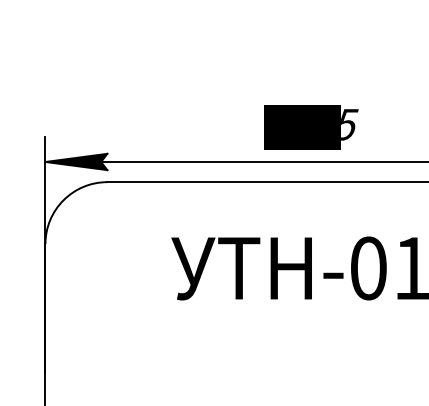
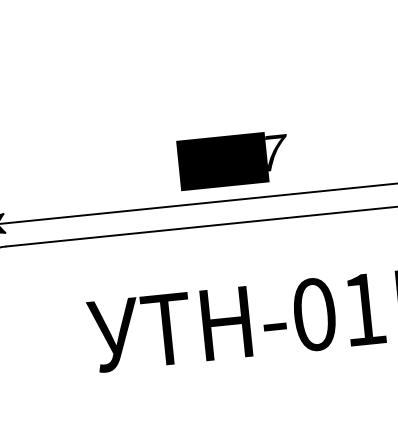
text: (350, 124) -> (277, 152), 4185 -> 5047

